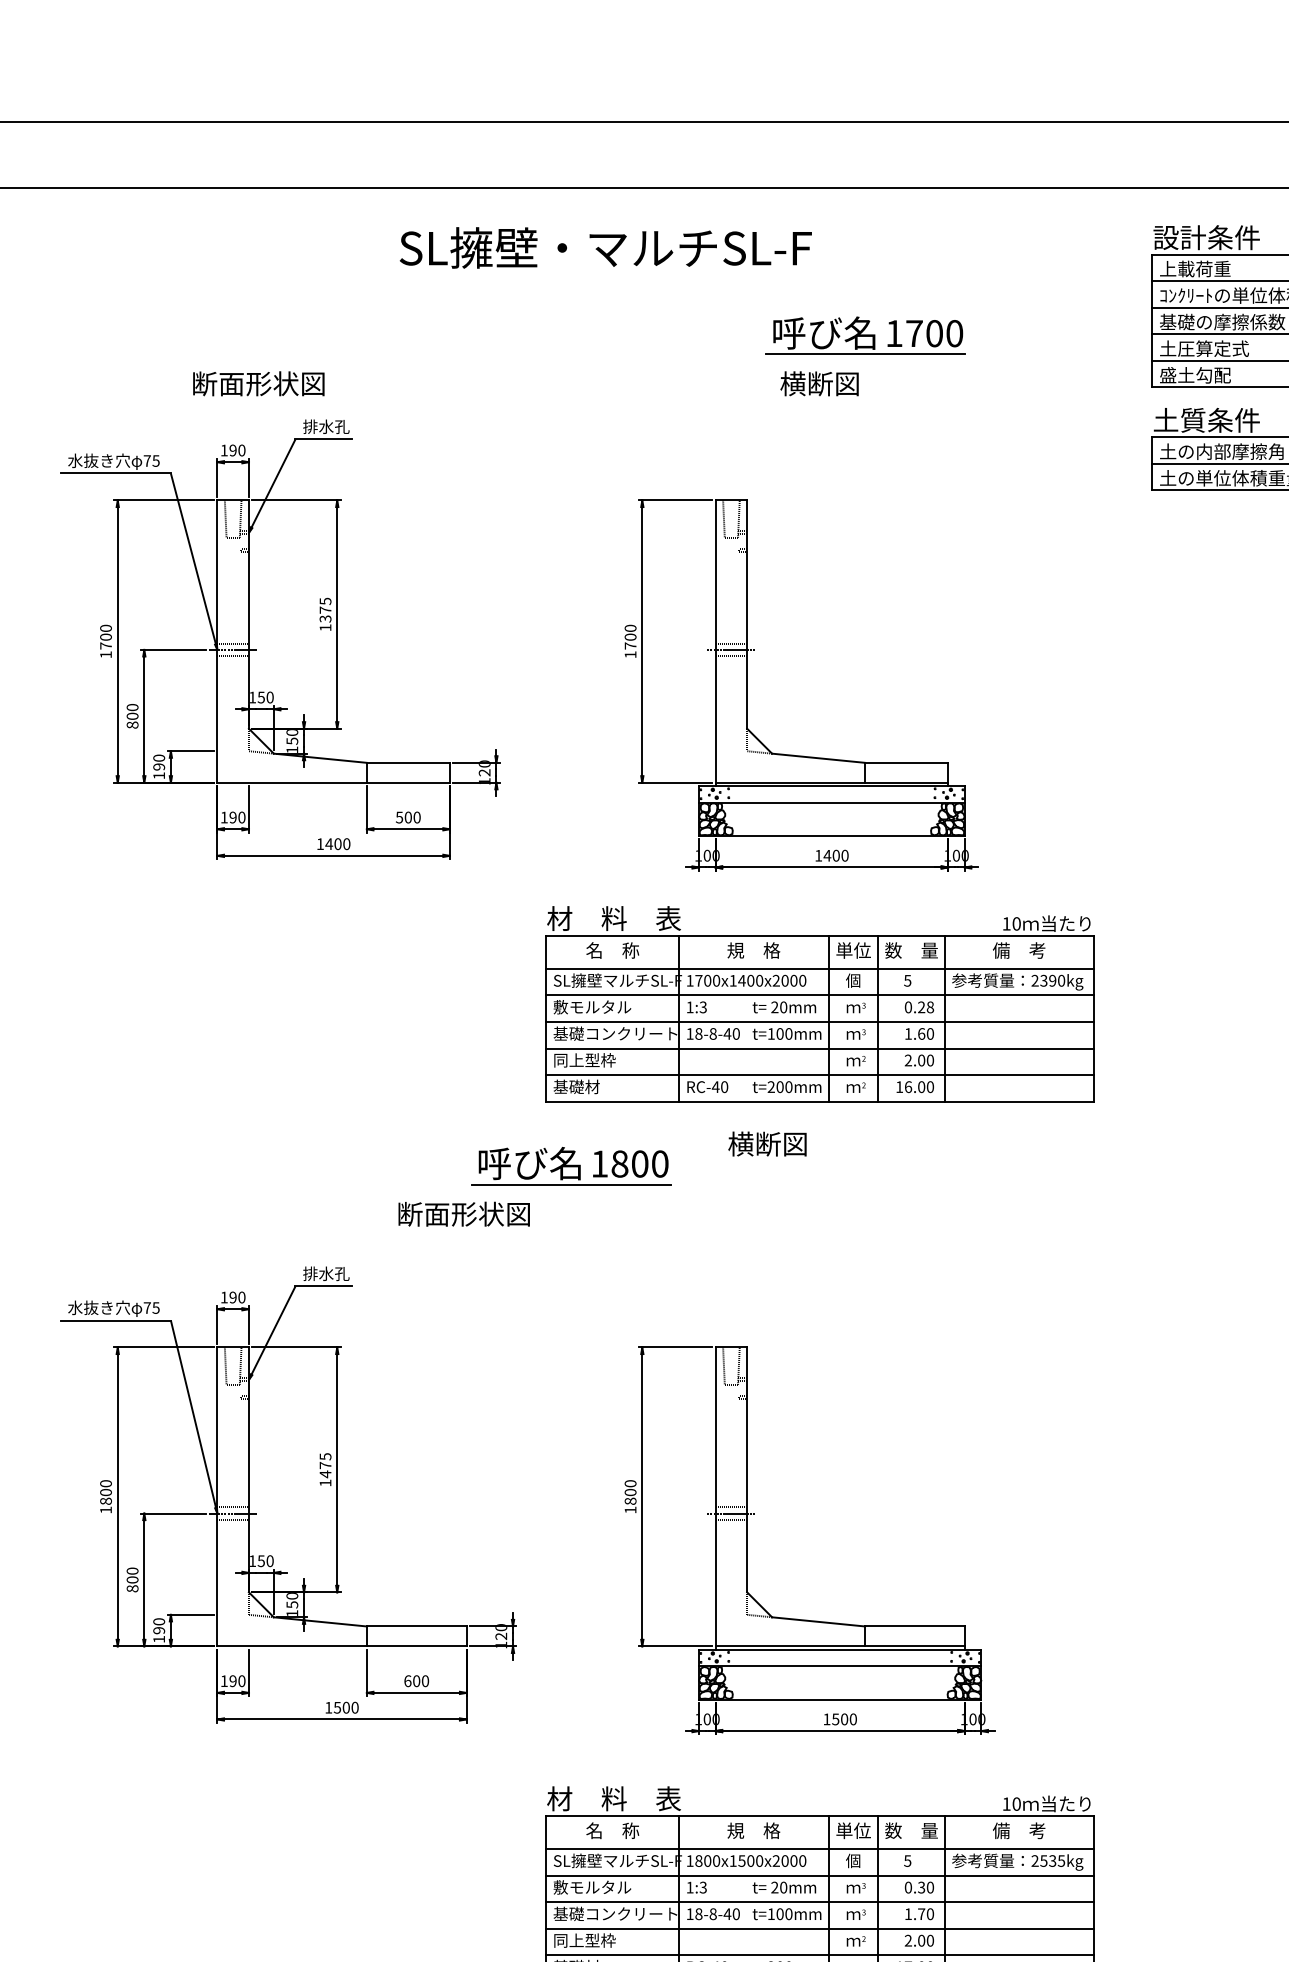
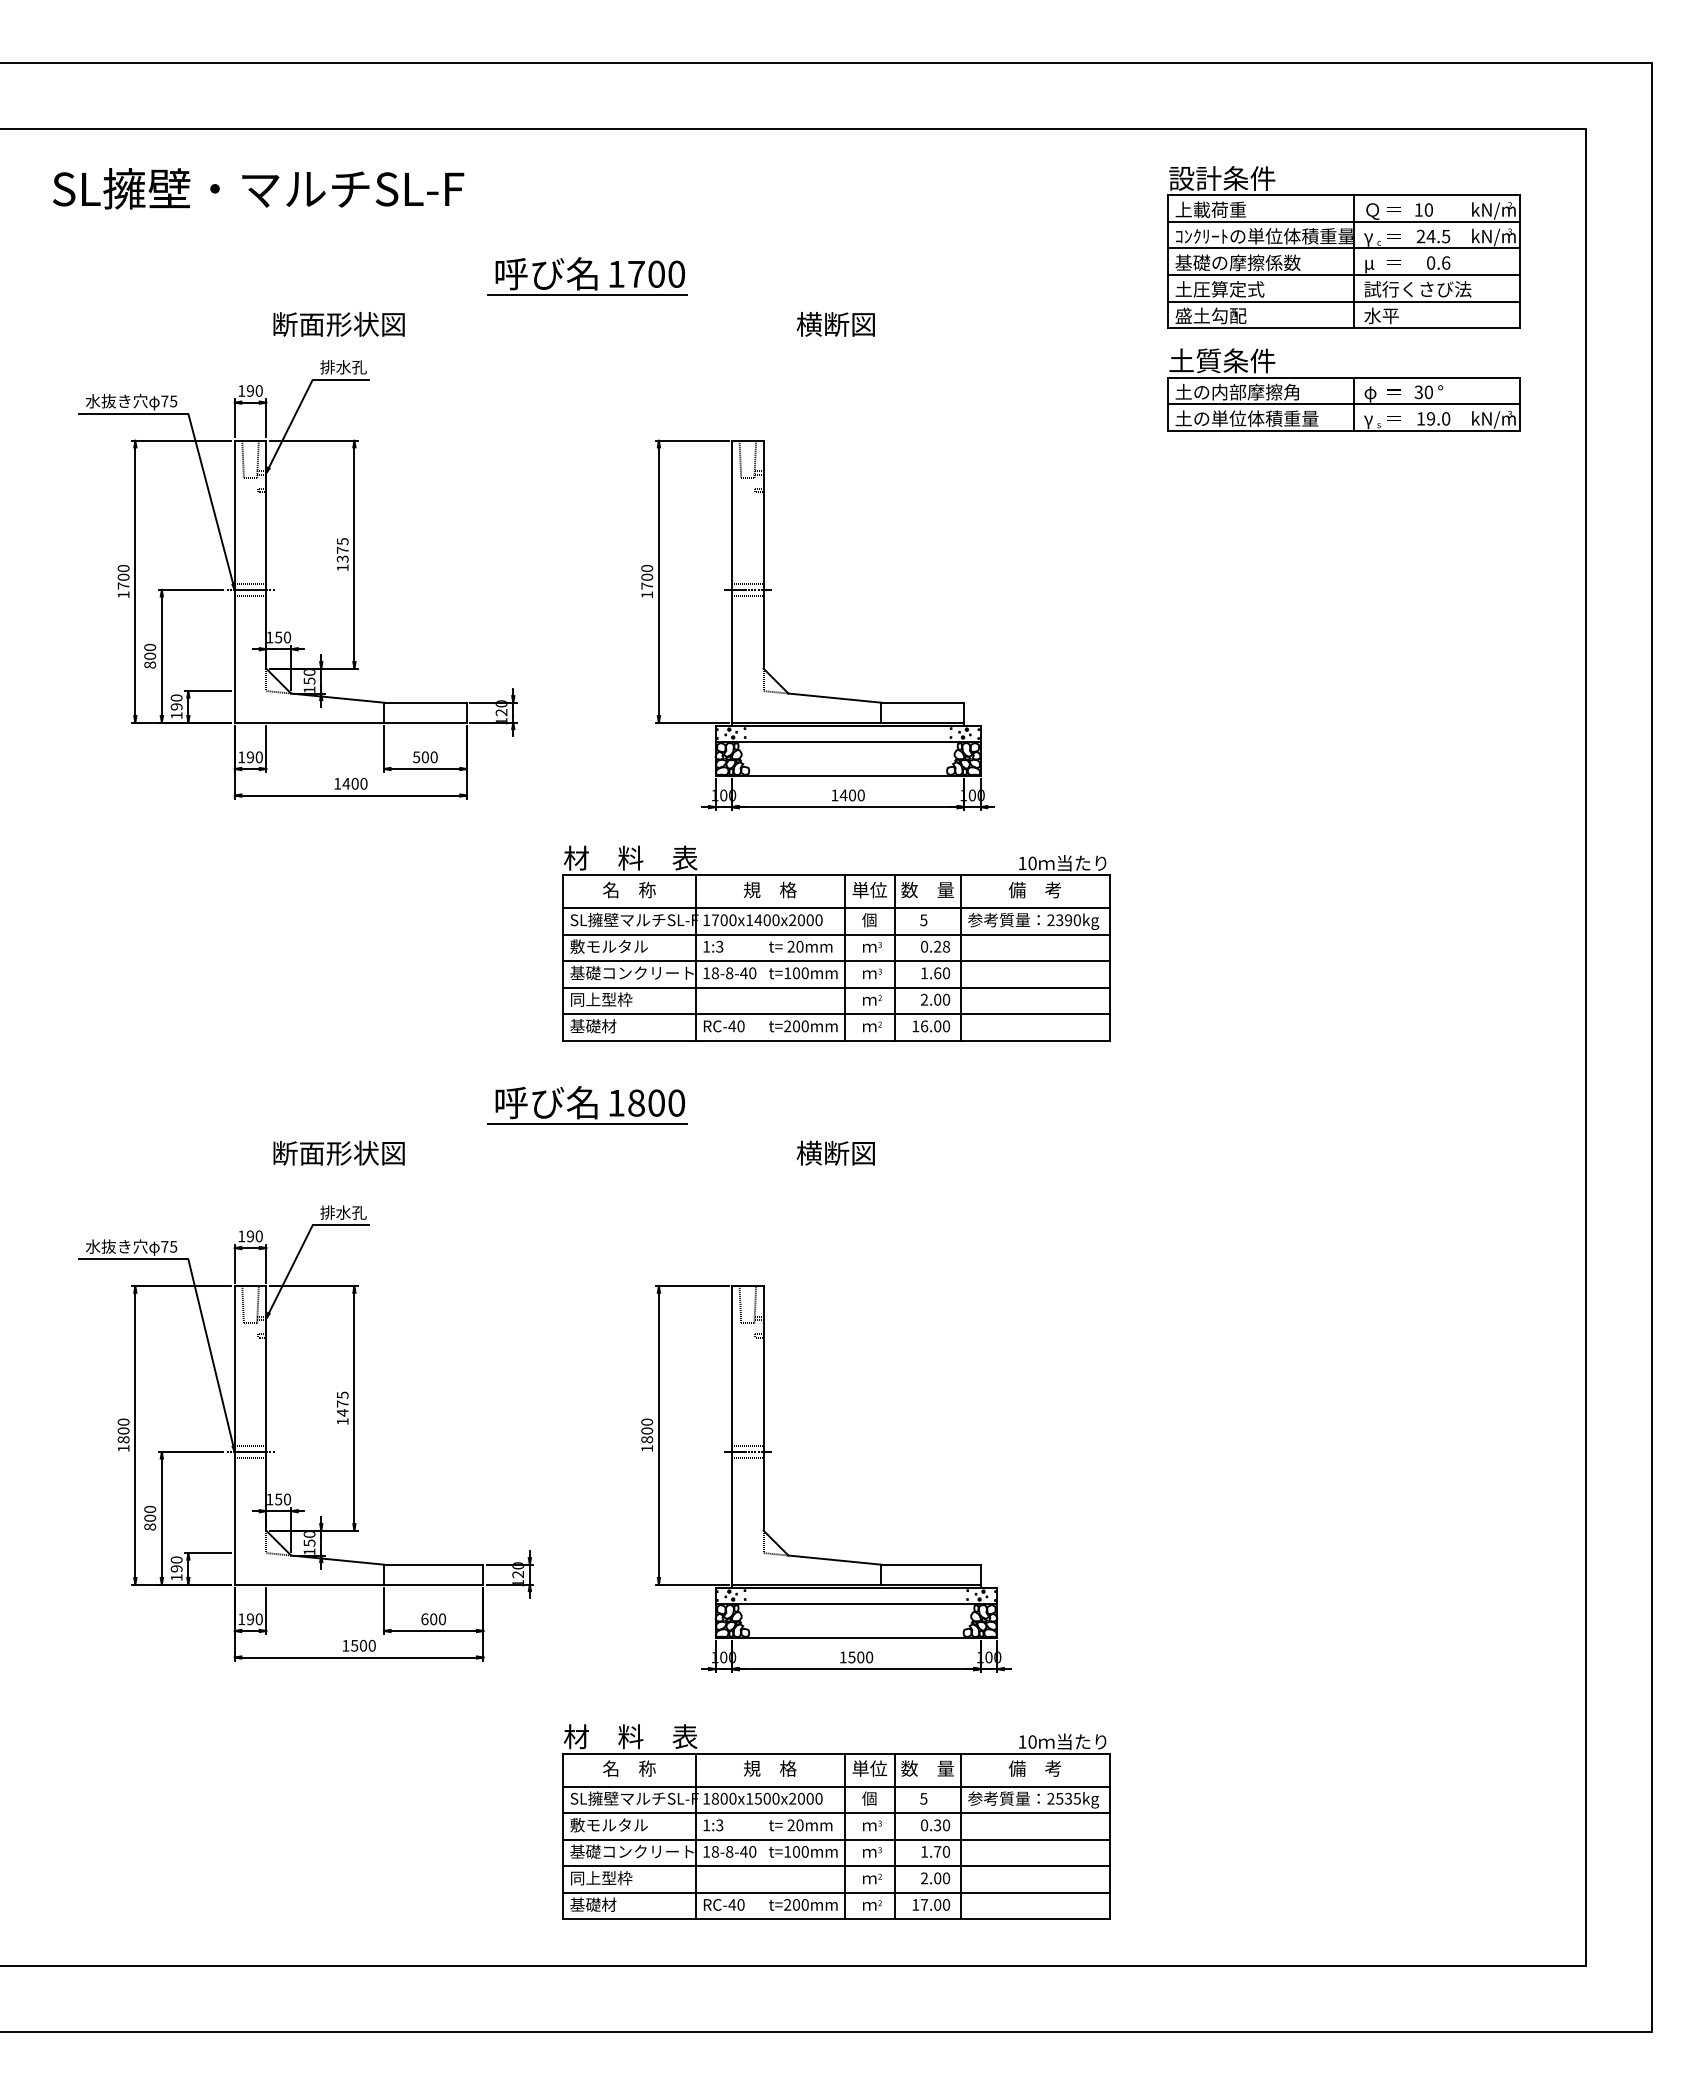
text: (605, 247) -> (258, 188), moved
part: (865, 335) -> (587, 276), moved
text: (258, 382) -> (338, 323), moved
text: (767, 1143) -> (835, 1152), moved
text: (463, 1213) -> (338, 1152), moved

